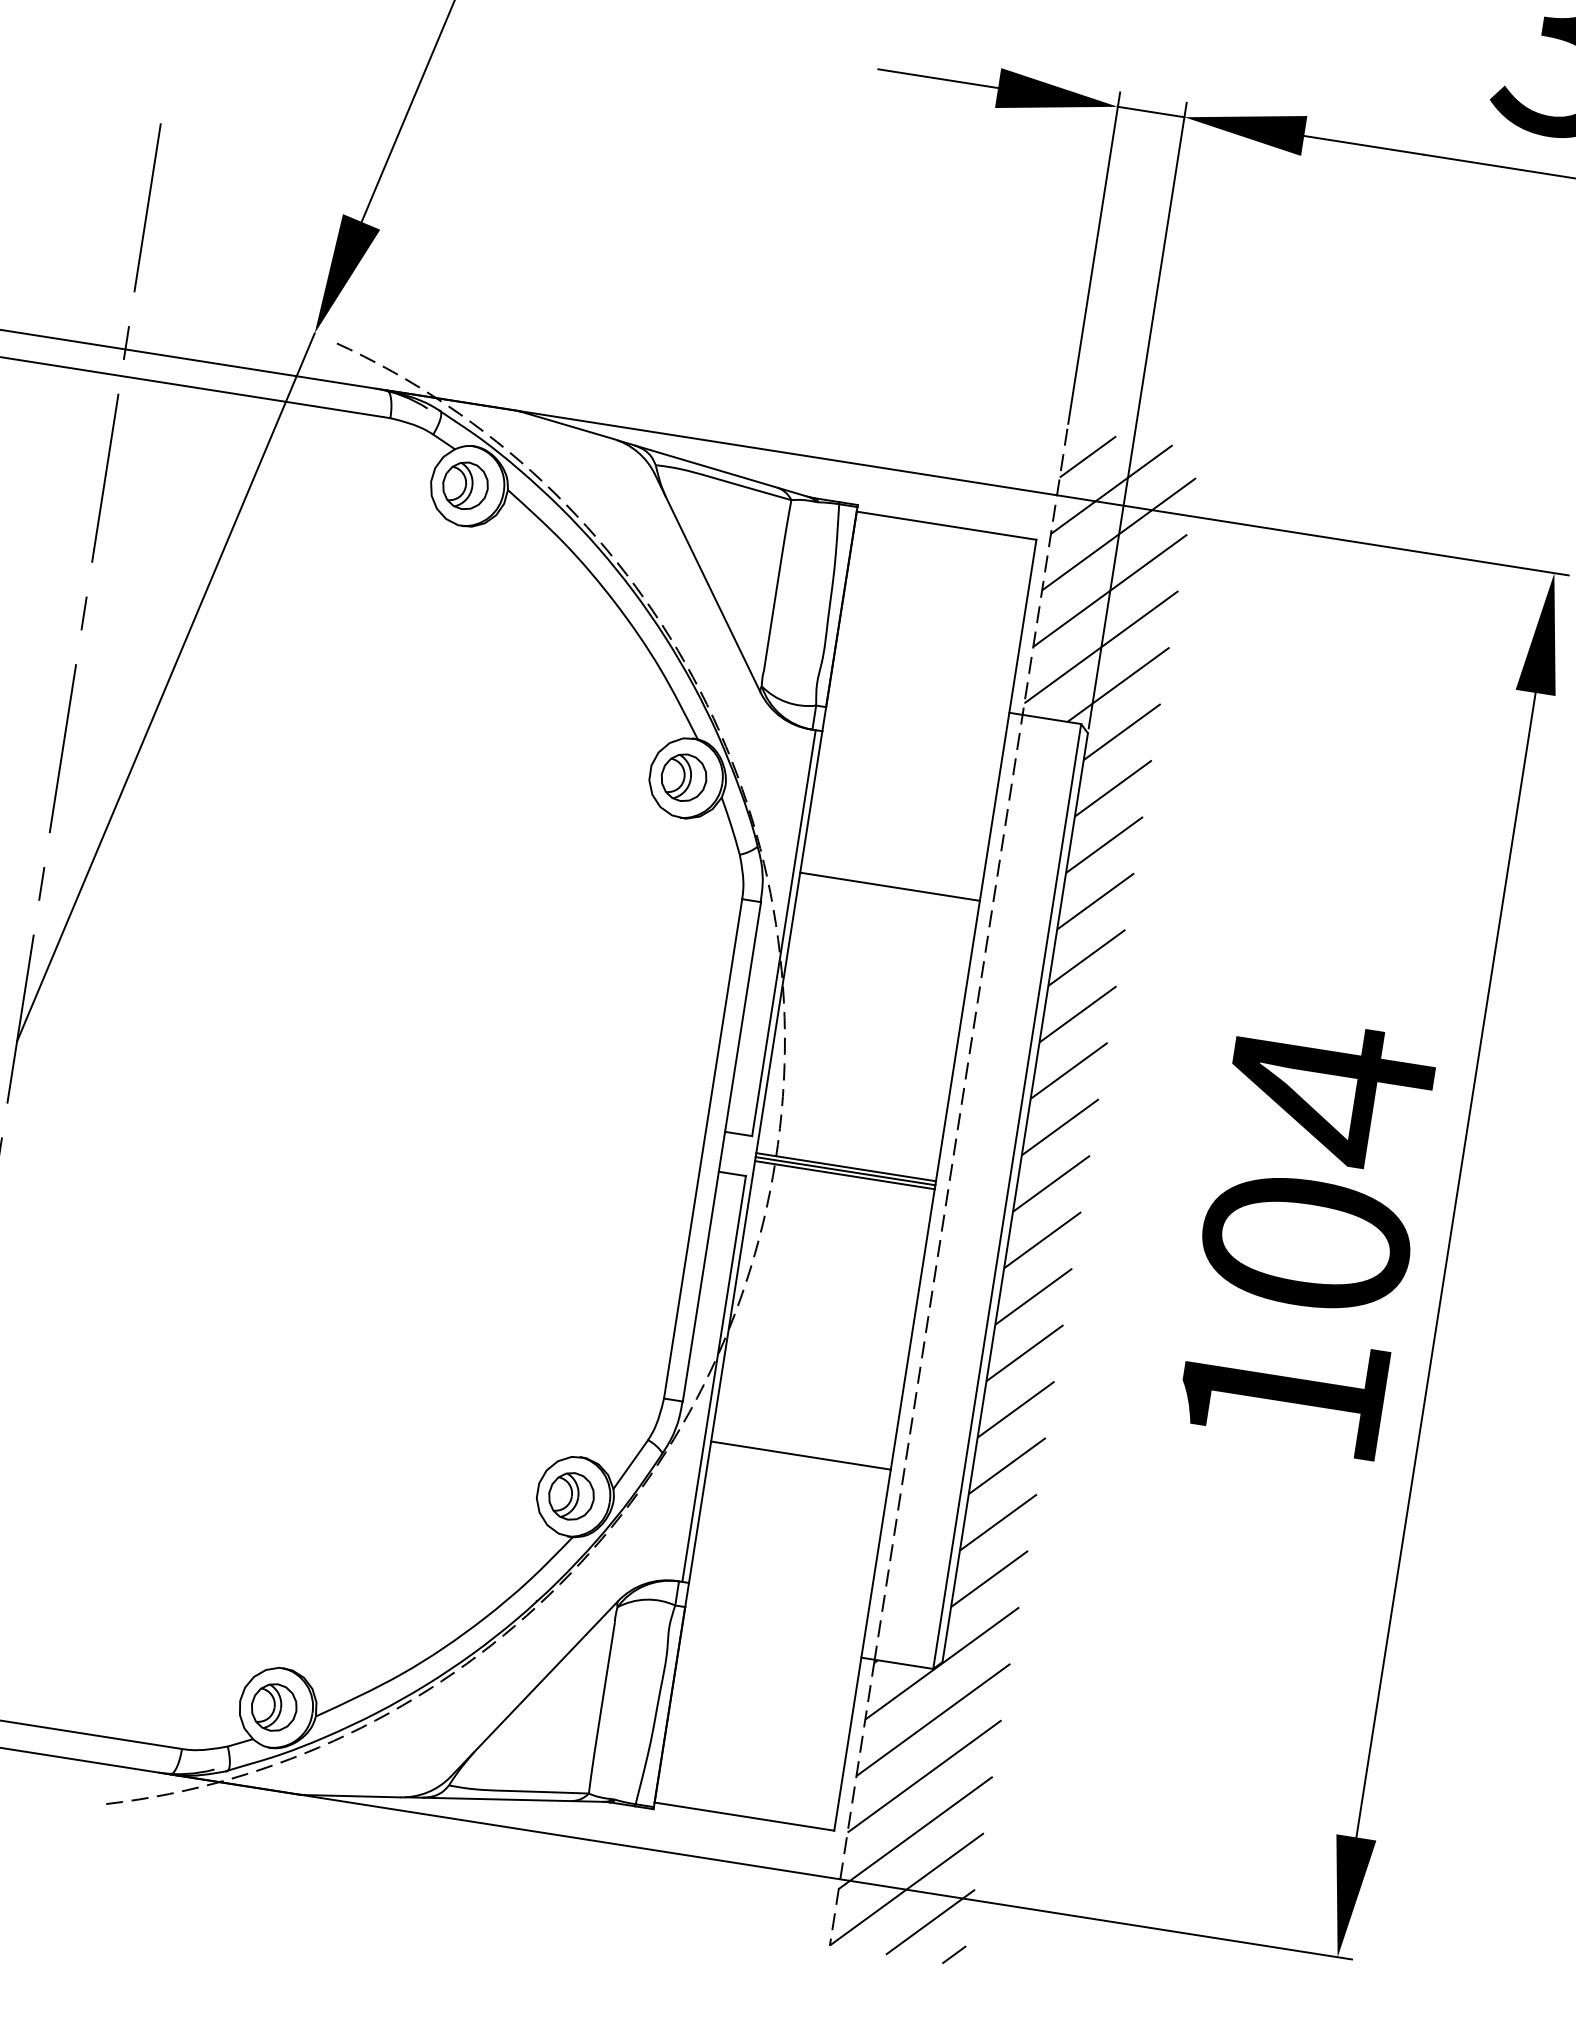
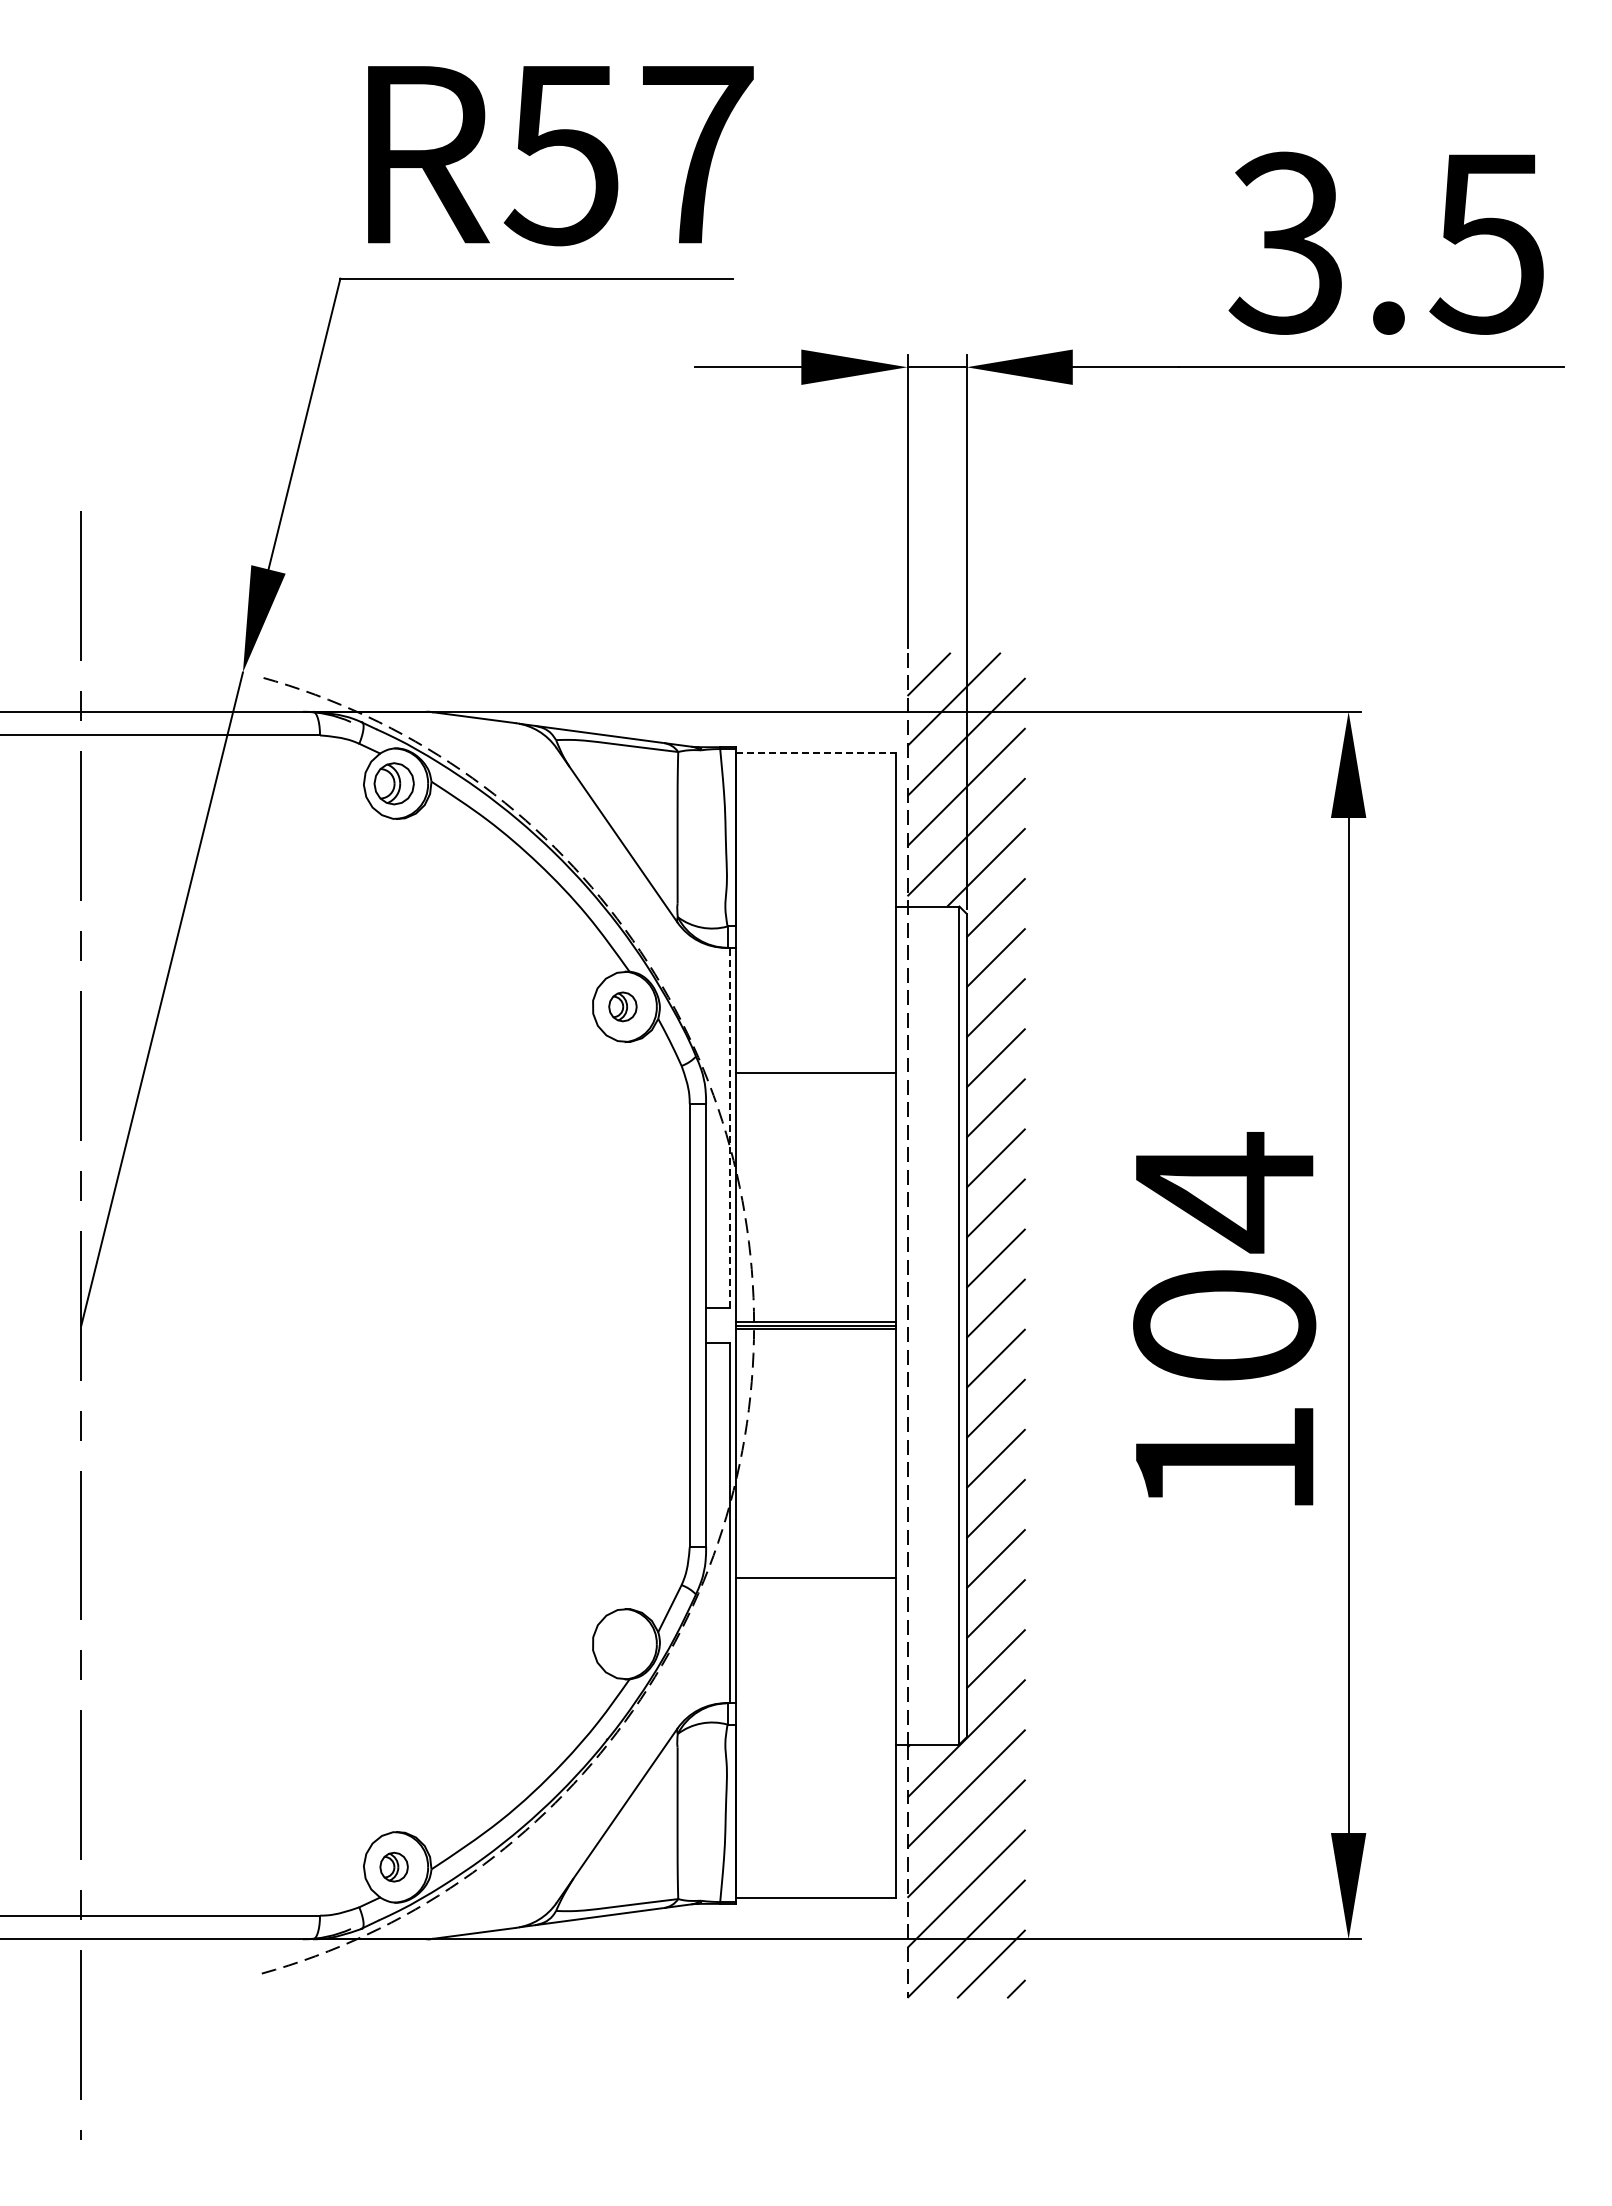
line: (947, 526) -> (816, 753), solid -> dashed
part: (683, 777) -> (622, 1006), size x0.7
line: (784, 932) -> (730, 1127), solid -> dashed
part: (571, 1495) -> (622, 1643), removed
part: (273, 1706) -> (393, 1866), size x0.7

